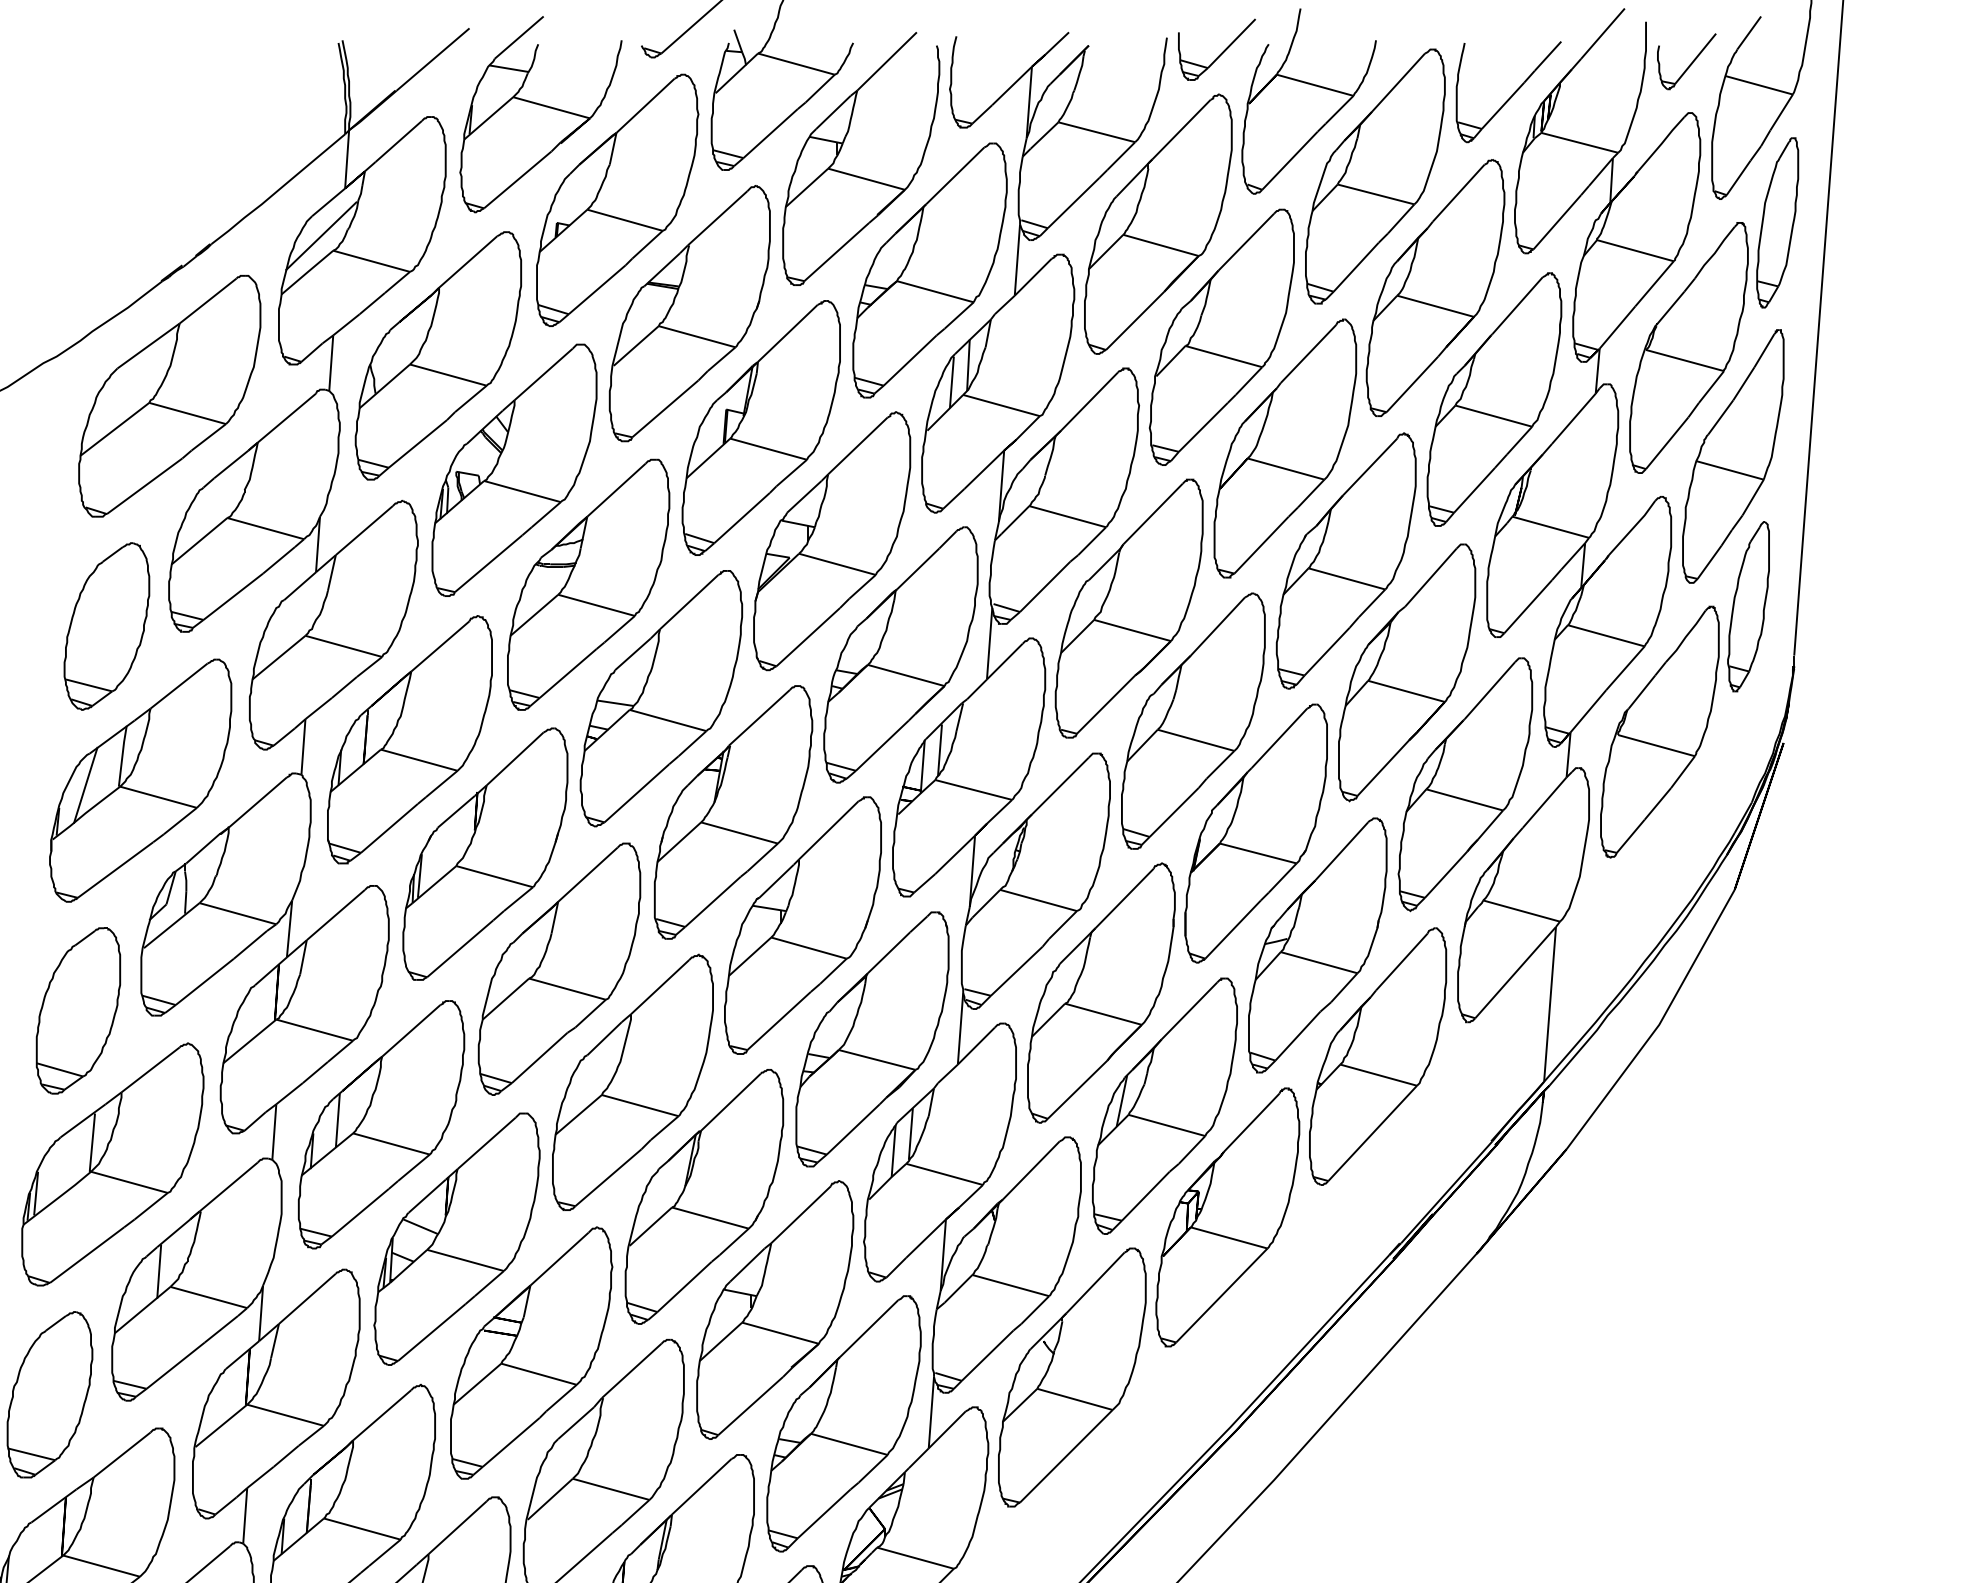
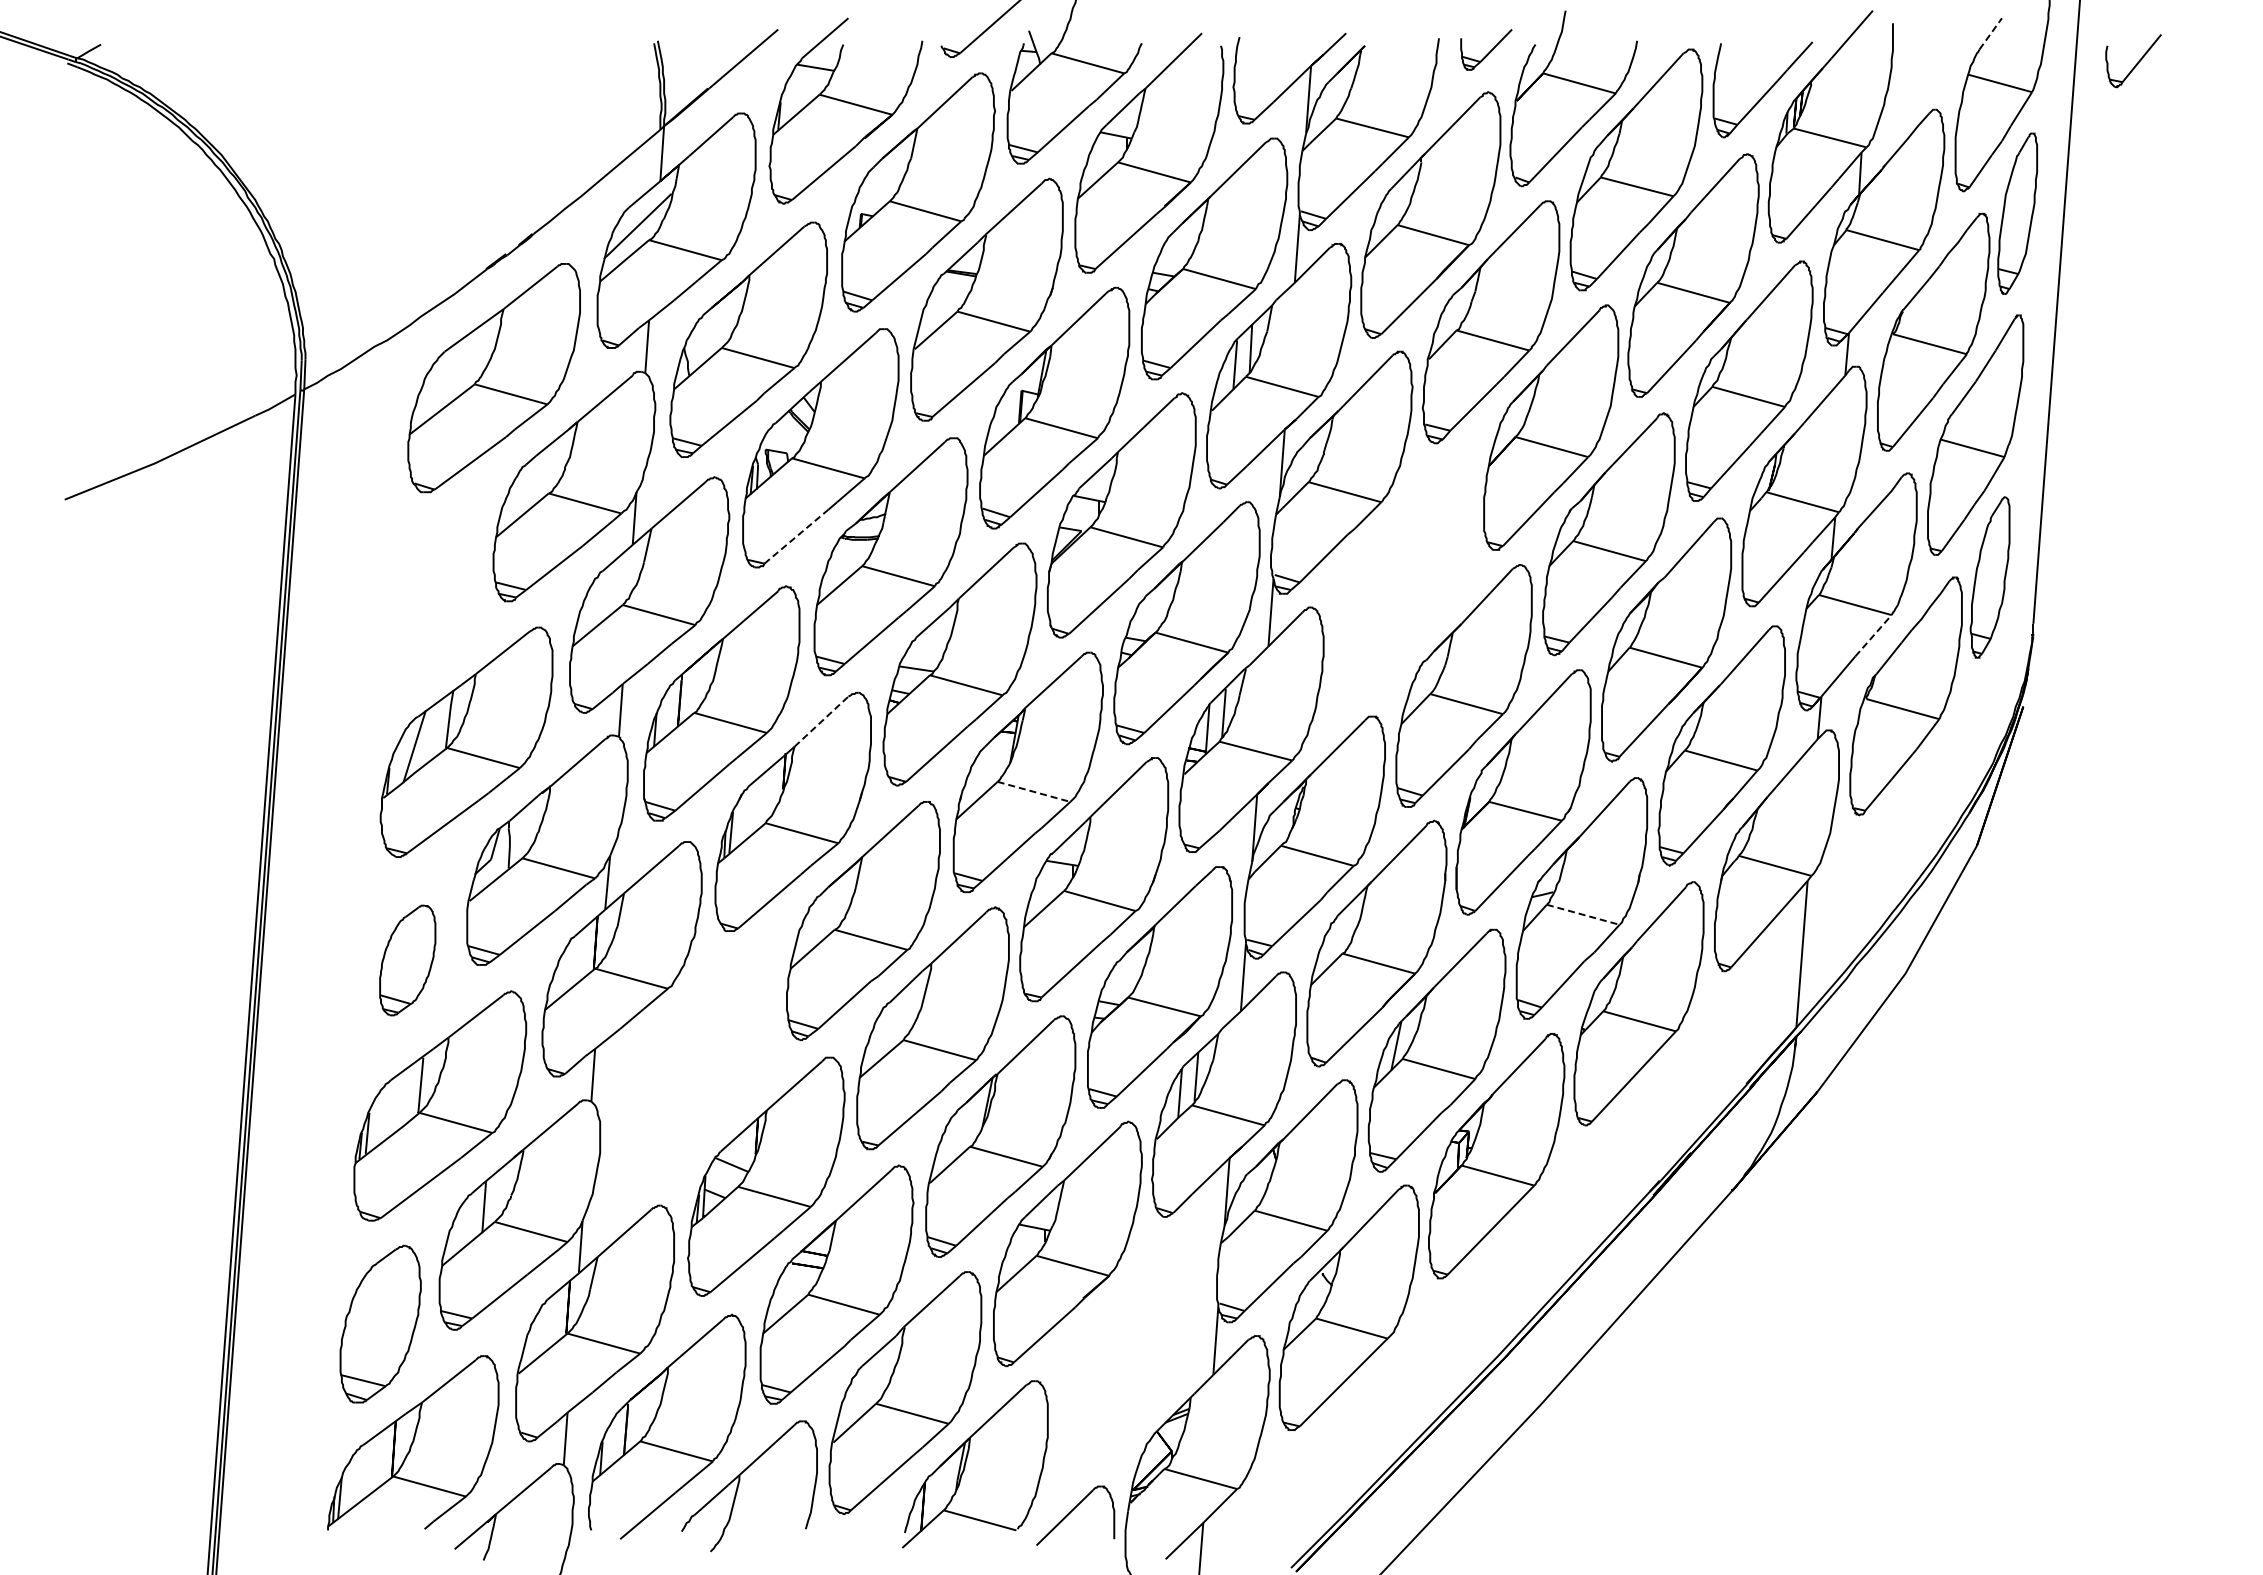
line: (1750, 32) -> (1991, 33), solid -> dashed
part: (1217, 49) -> (1486, 49), size x0.7
part: (1686, 62) -> (2133, 61), moved
line: (488, 563) -> (796, 536), solid -> dashed
part: (1128, 608) -> (1402, 579), removed
part: (106, 626) -> (434, 596), removed
line: (1625, 667) -> (1873, 635), solid -> dashed
line: (515, 758) -> (821, 721), solid -> dashed
line: (740, 832) -> (1034, 791), solid -> dashed
line: (1319, 962) -> (1583, 914), solid -> dashed
part: (78, 1010) -> (407, 960), size x0.7
part: (381, 1124) -> (694, 1068), removed
part: (843, 1423) -> (1132, 1351), removed

